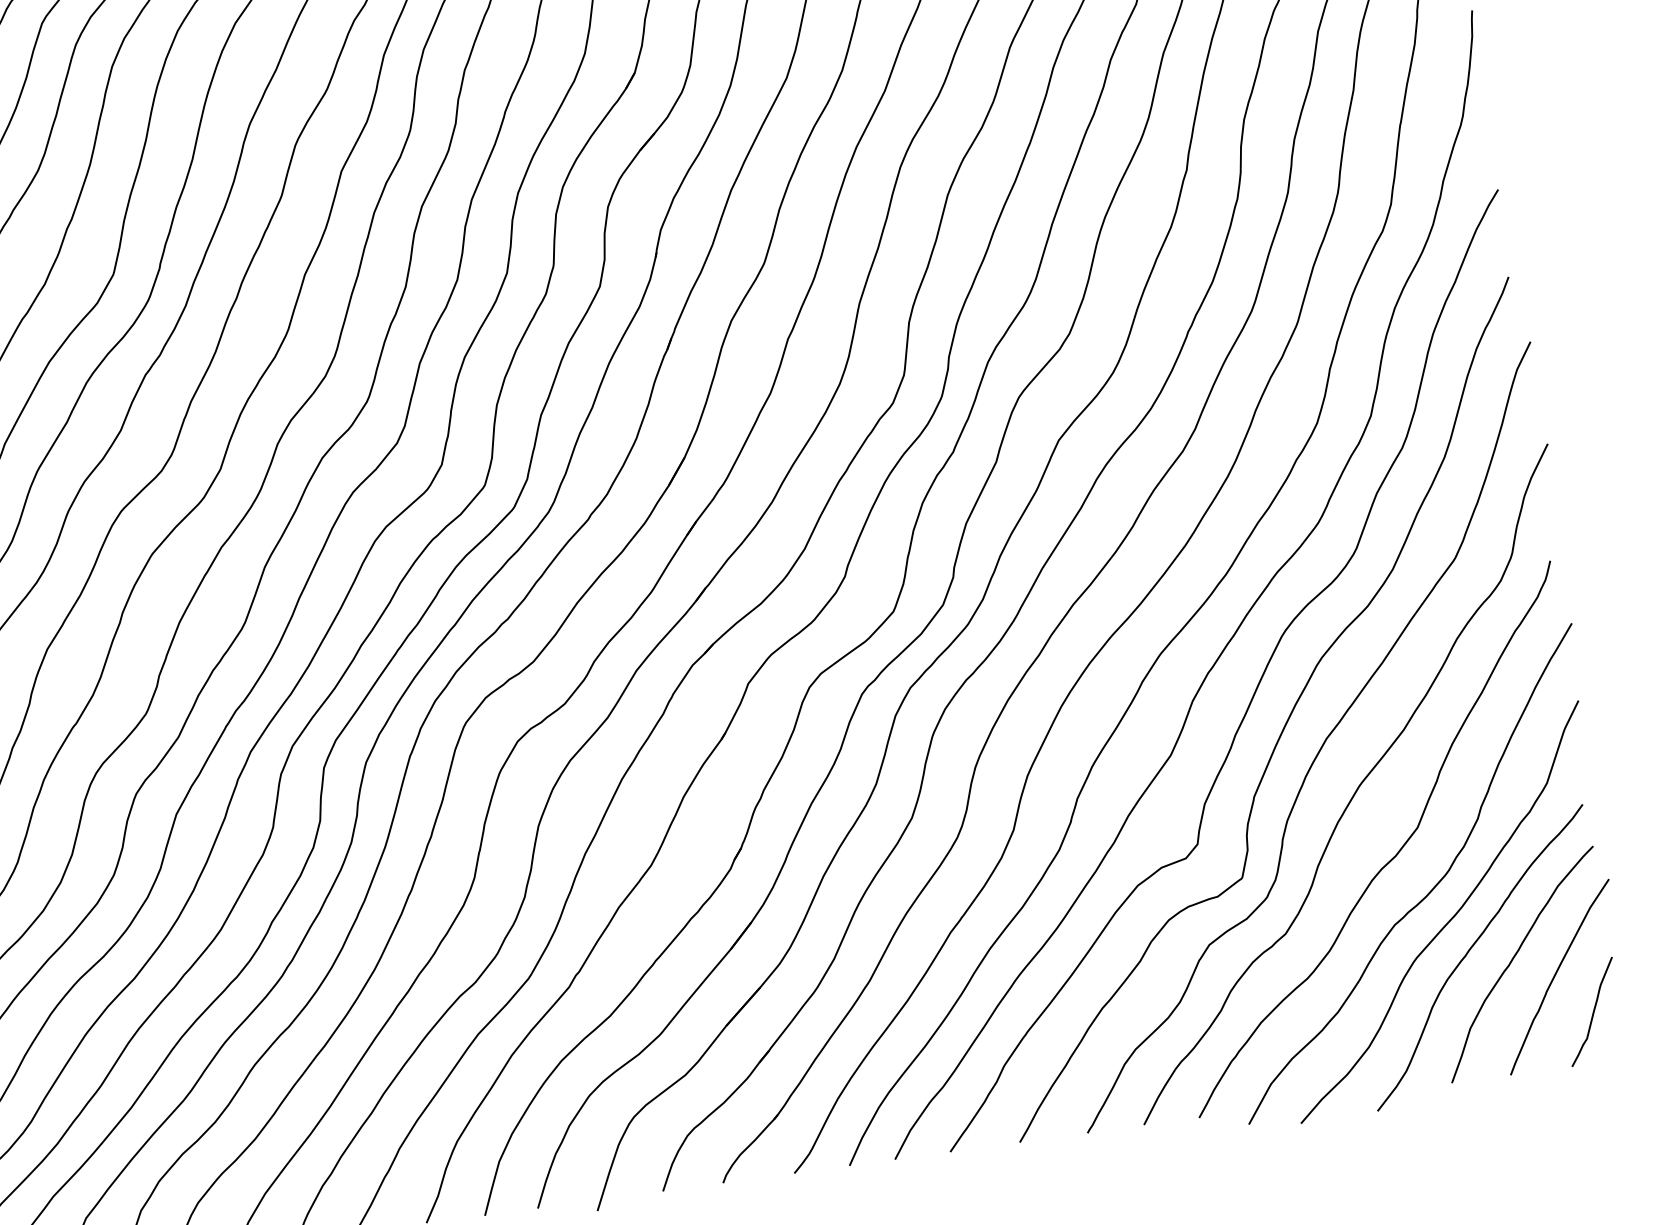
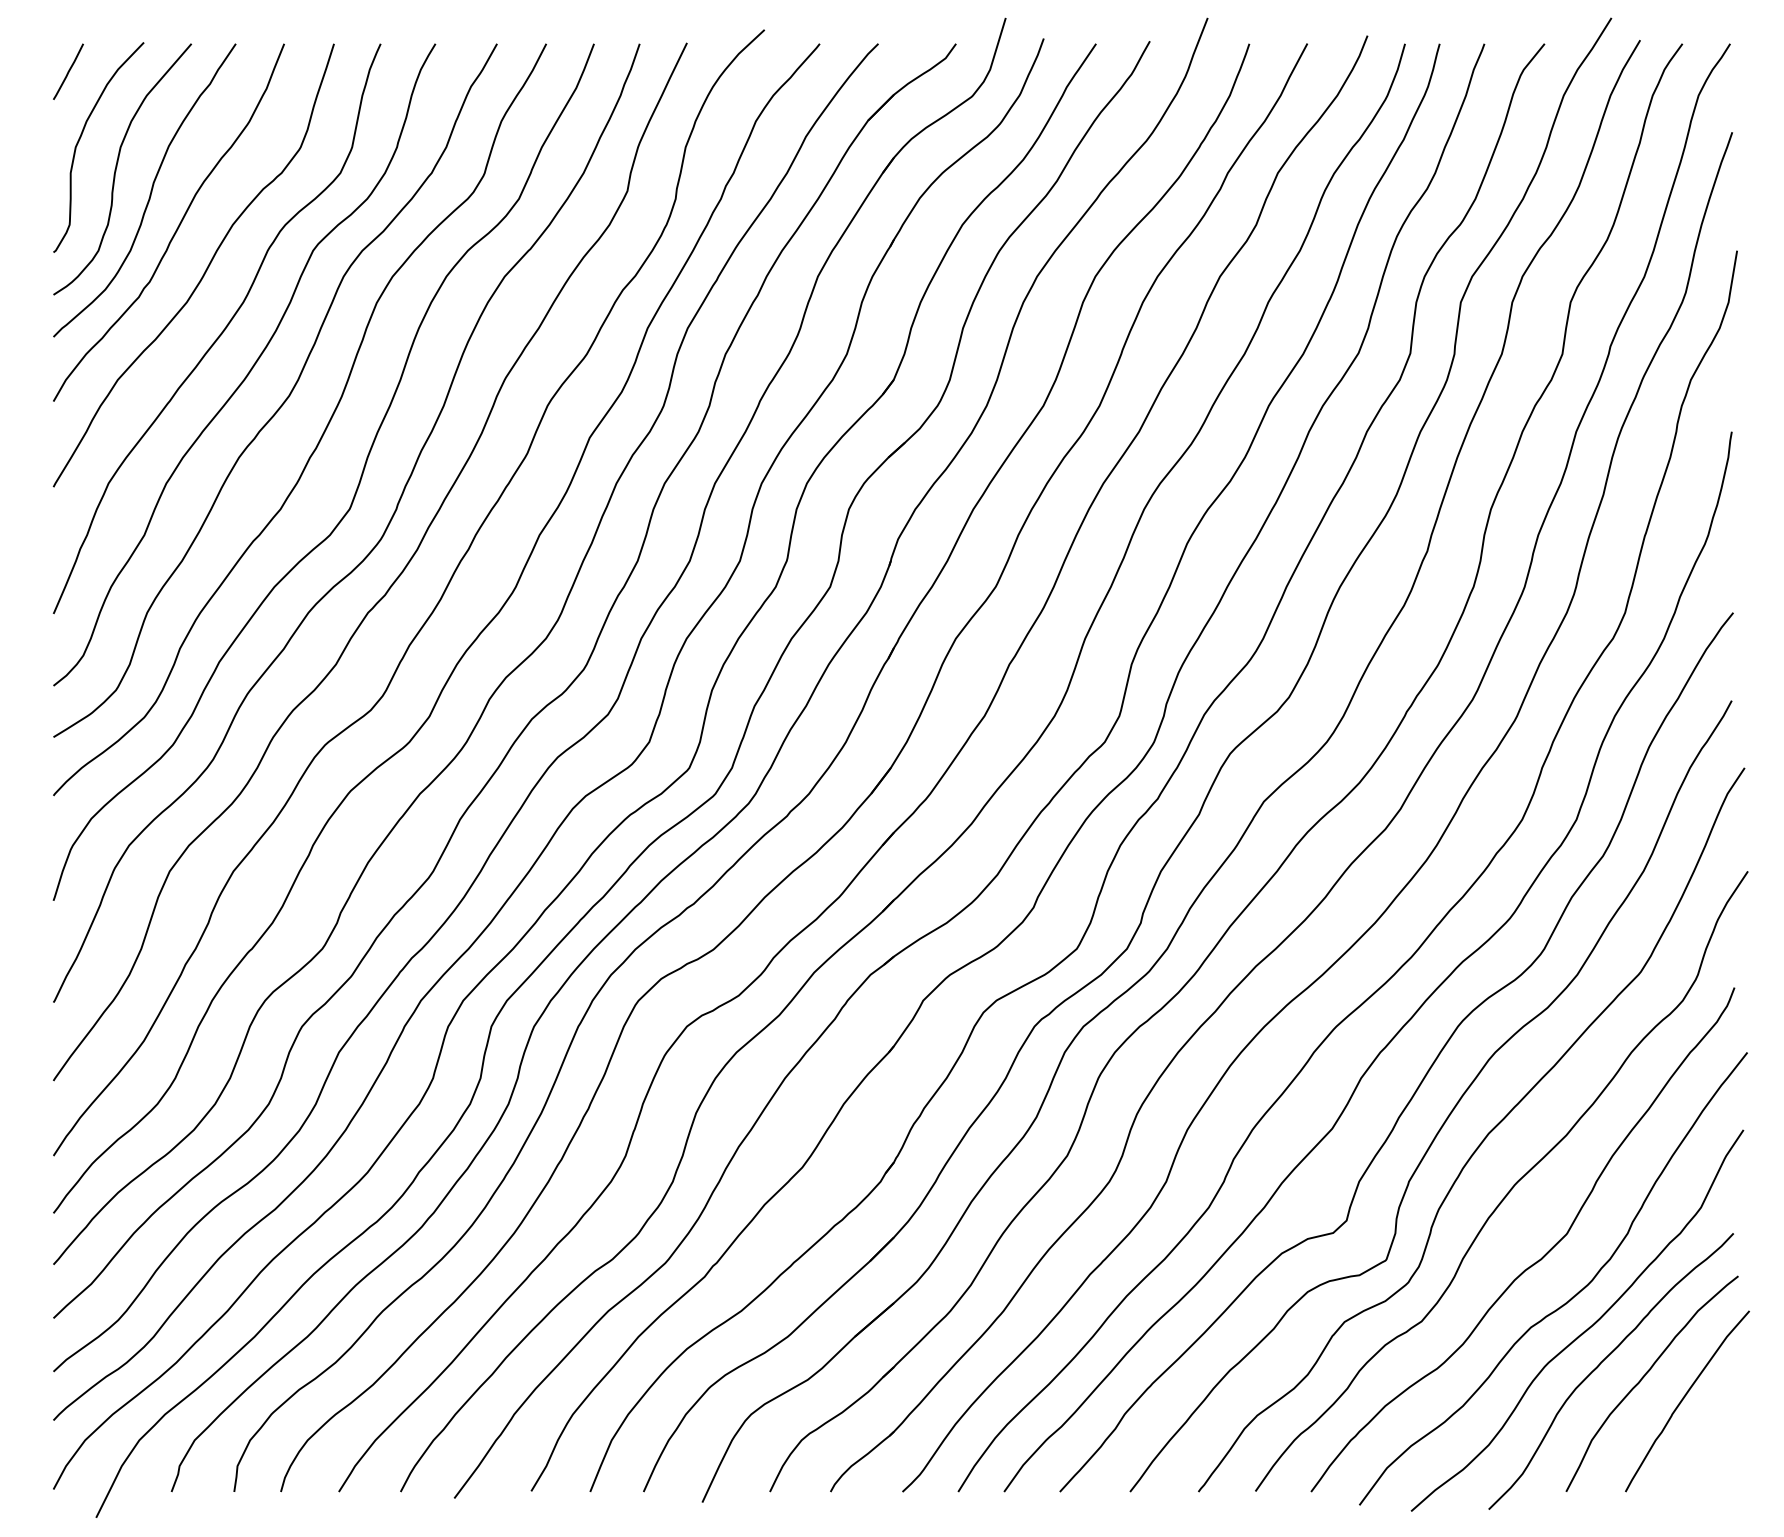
curve: (1592, 1012) -> (1715, 1440), removed

